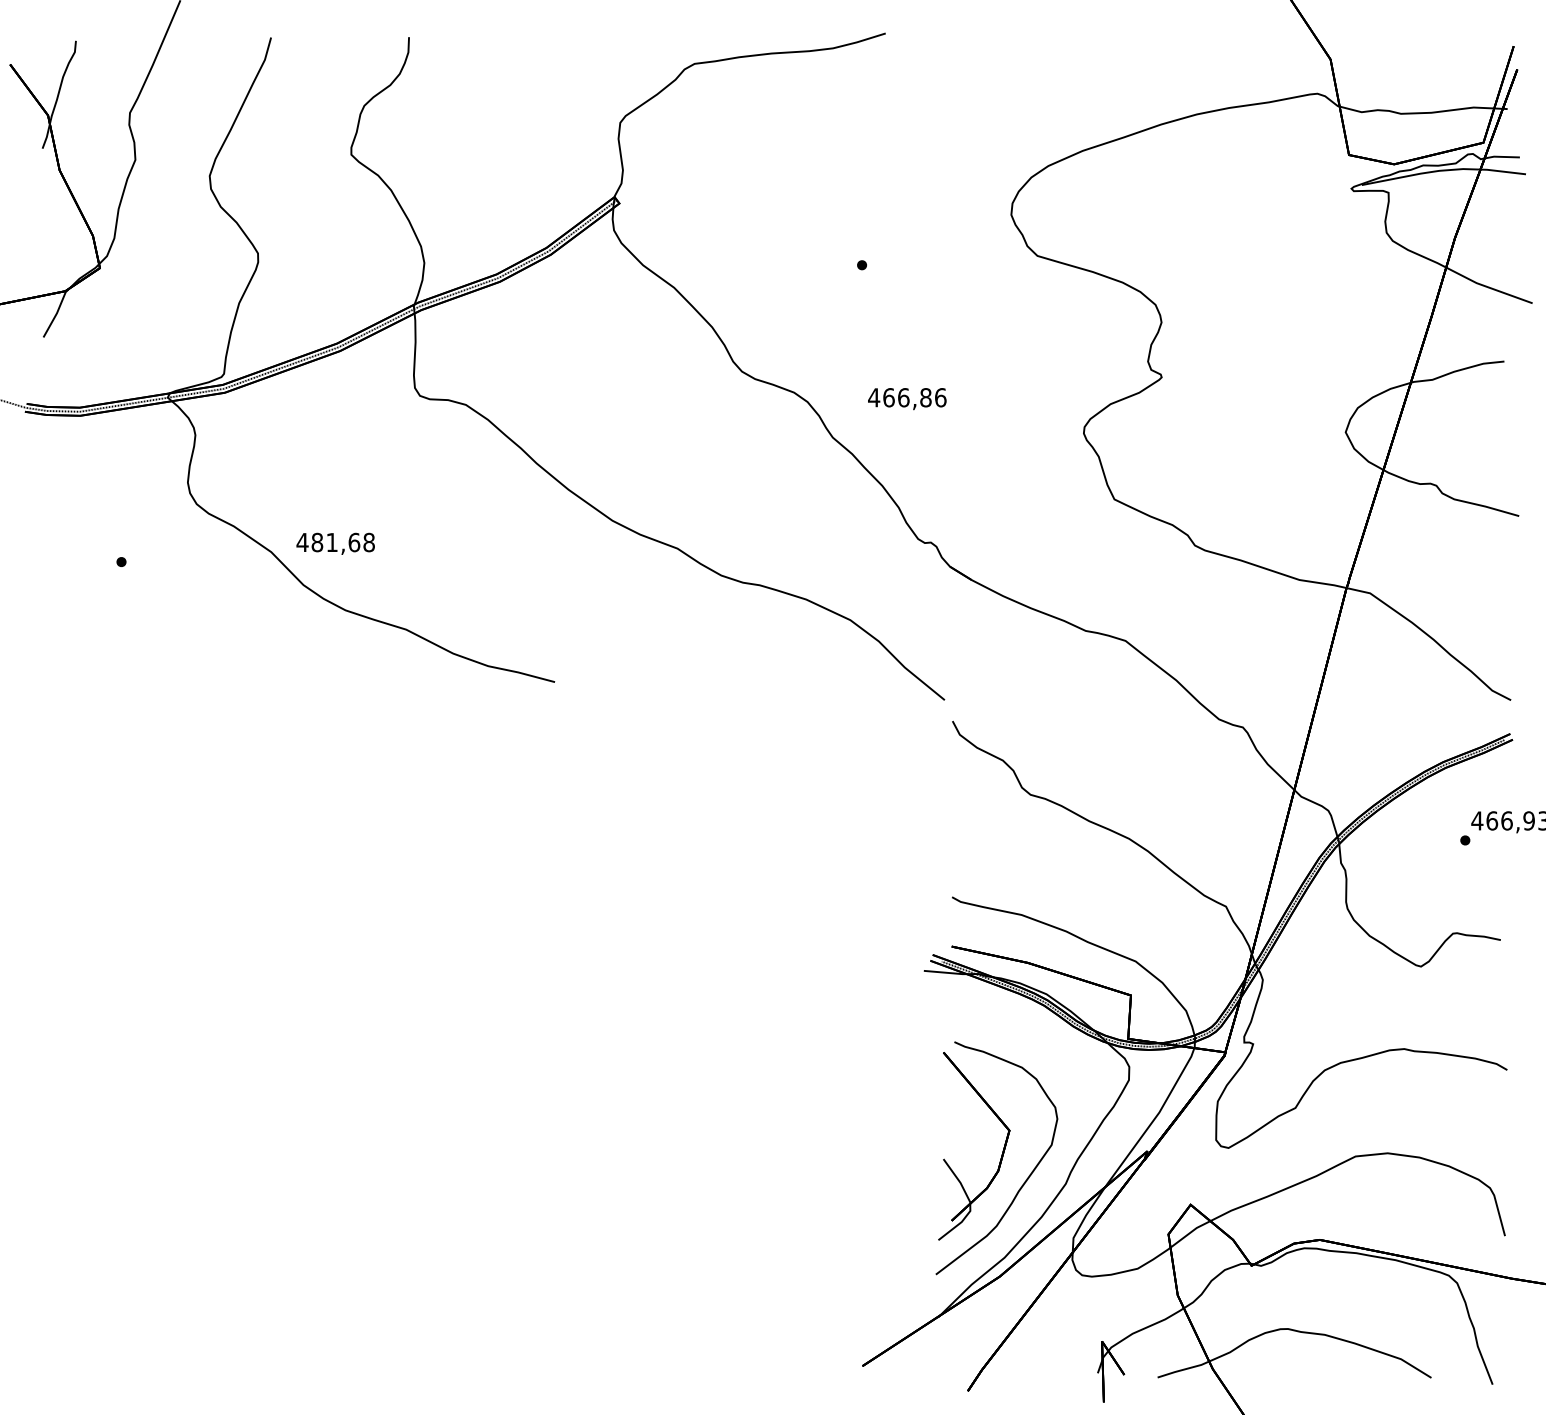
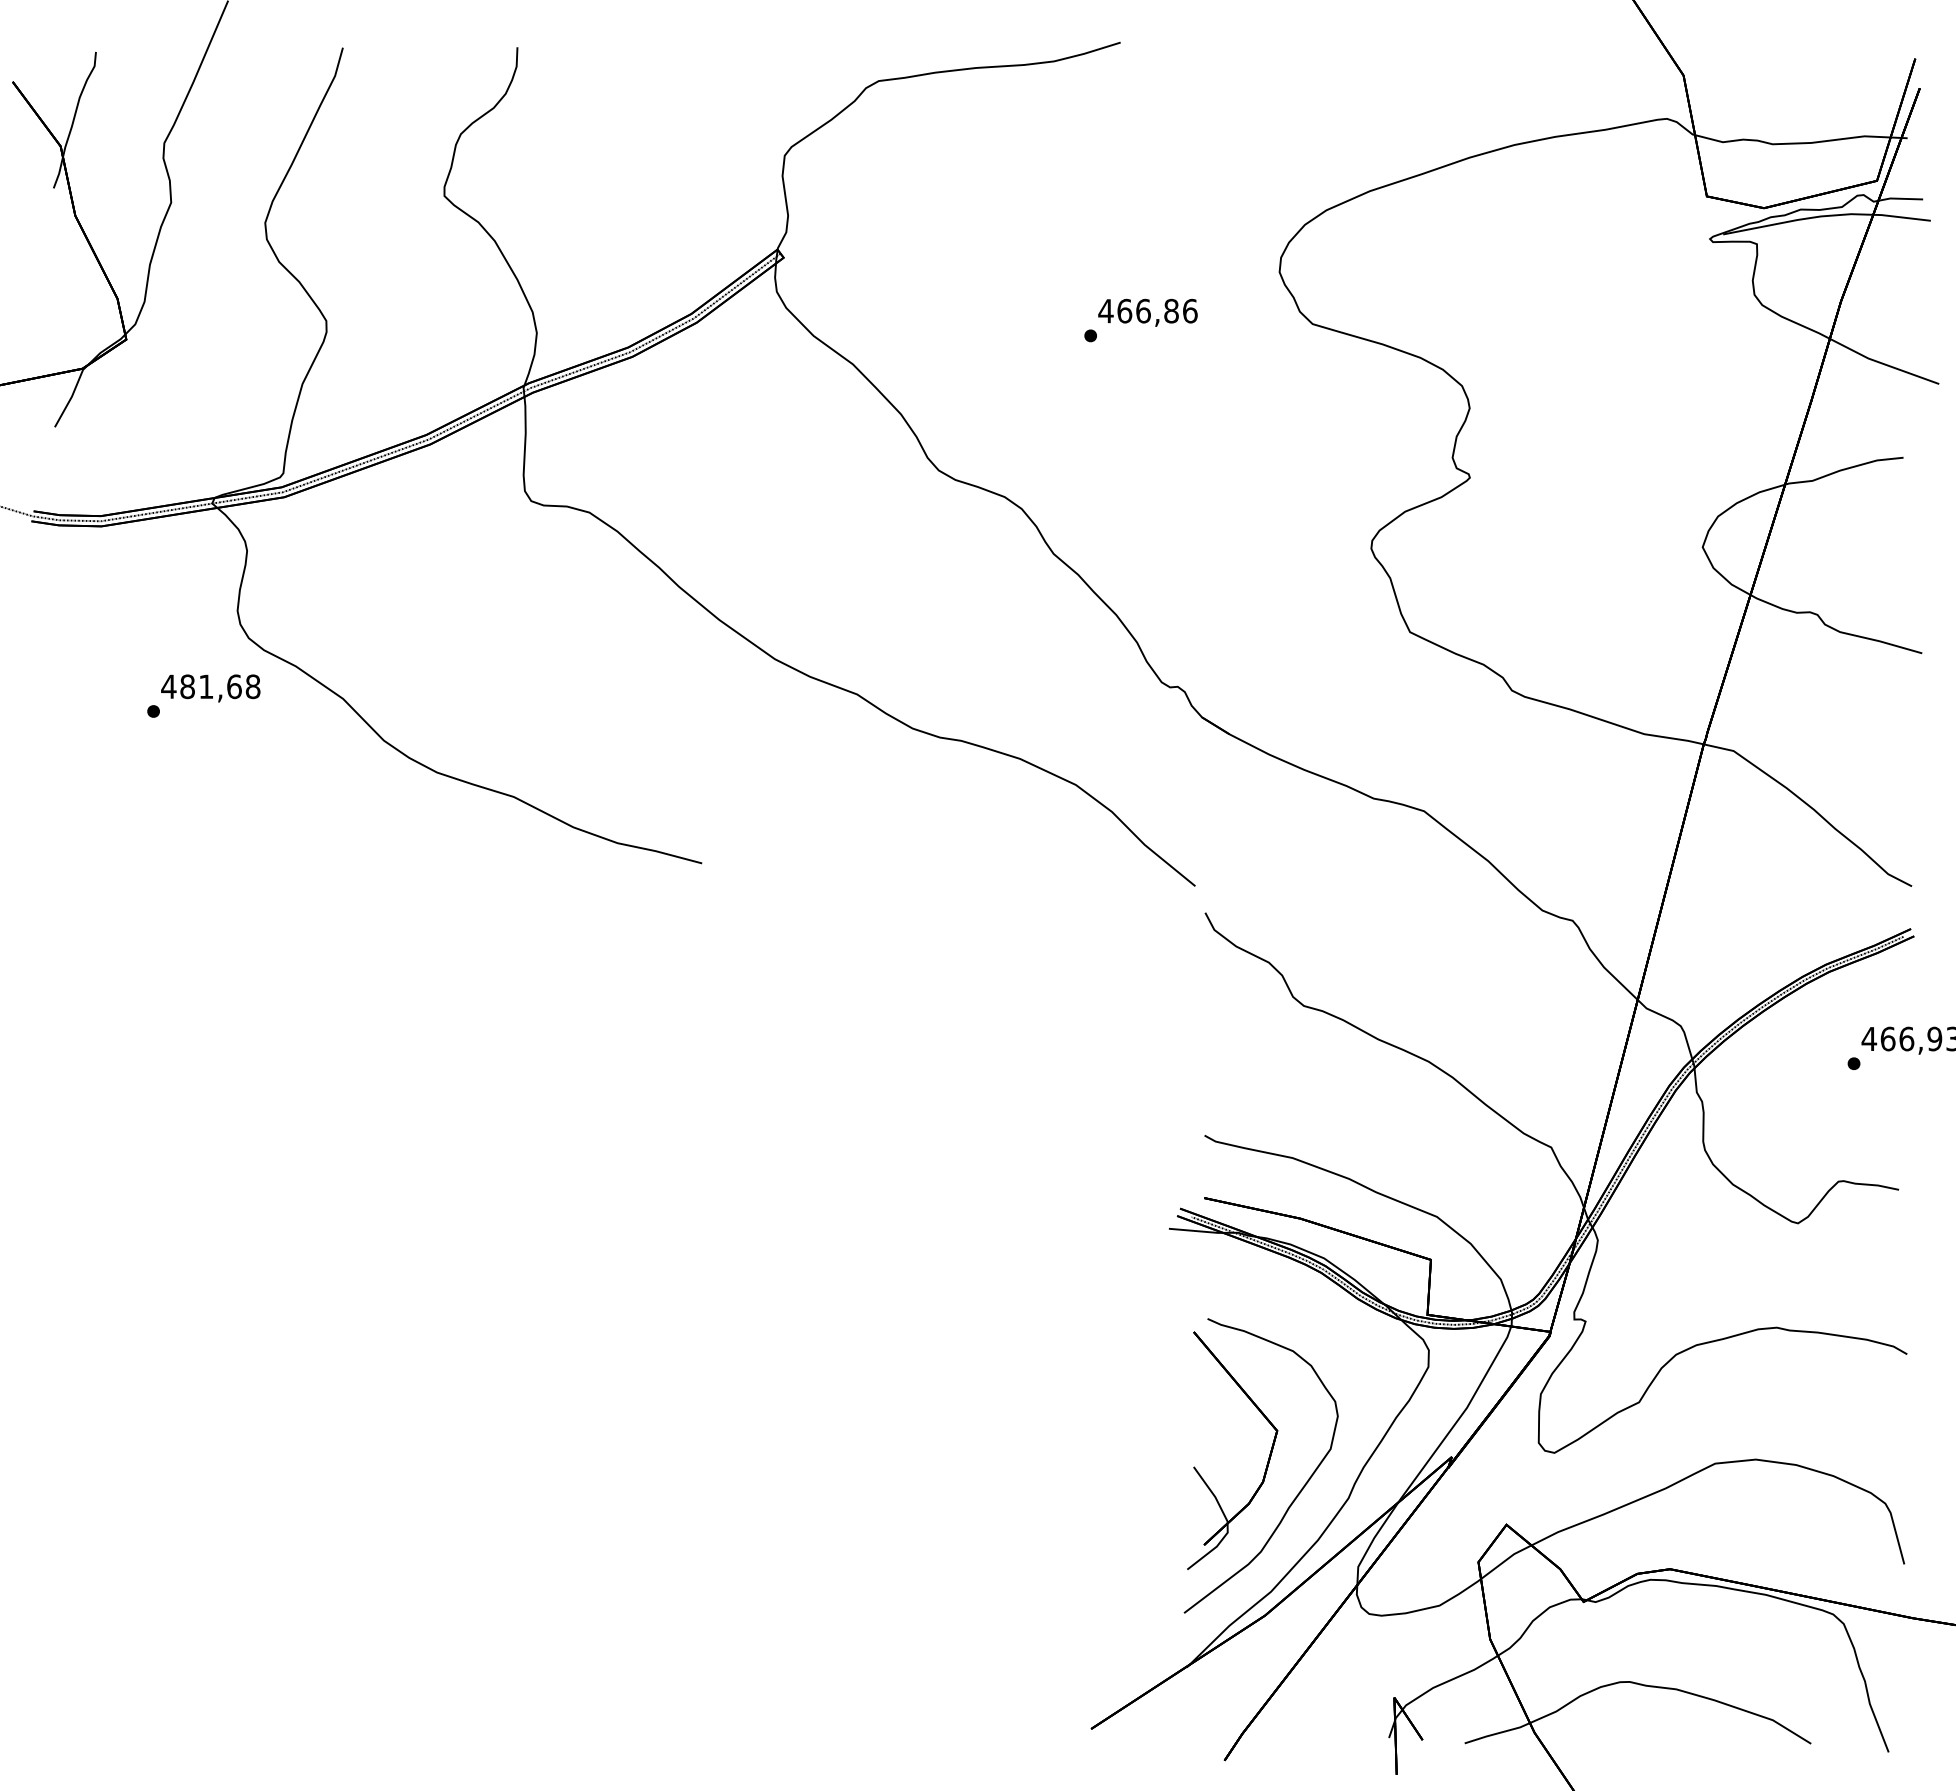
text: (907, 399) -> (1148, 313), moved
text: (335, 543) -> (210, 687), moved

